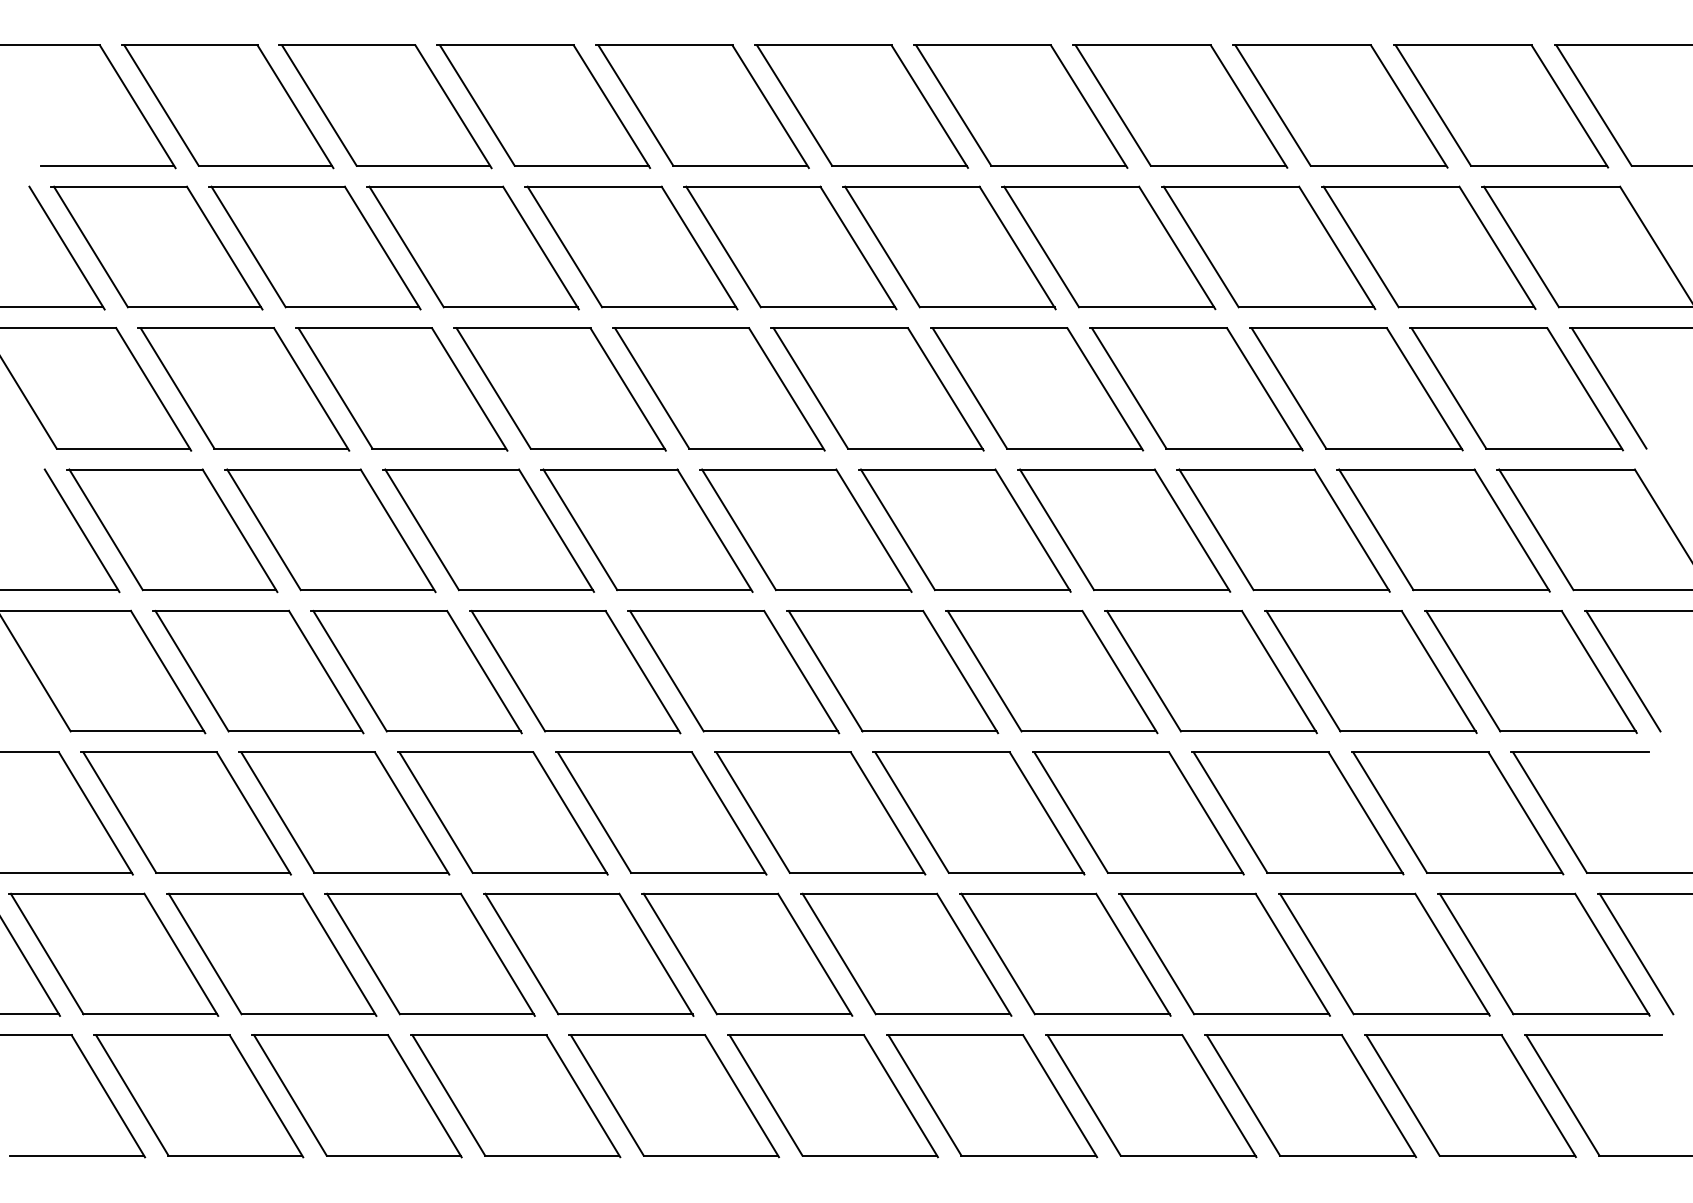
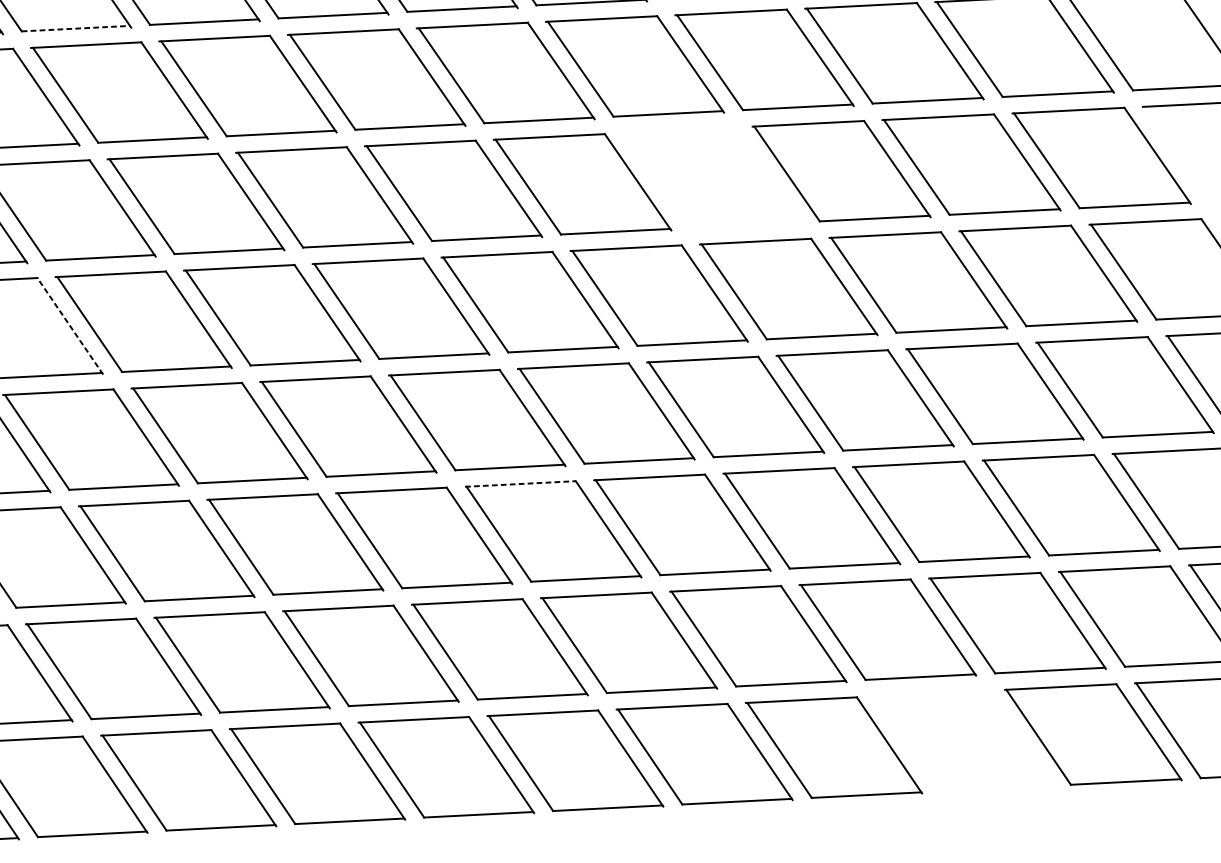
line: (265, 165) -> (75, 28), solid -> dashed
line: (1608, 388) -> (1176, 154), removed
part: (1037, 389) -> (712, 178), removed
line: (240, 530) -> (70, 326), solid -> dashed
line: (783, 752) -> (521, 484), solid -> dashed
part: (1310, 1096) -> (963, 741), removed

